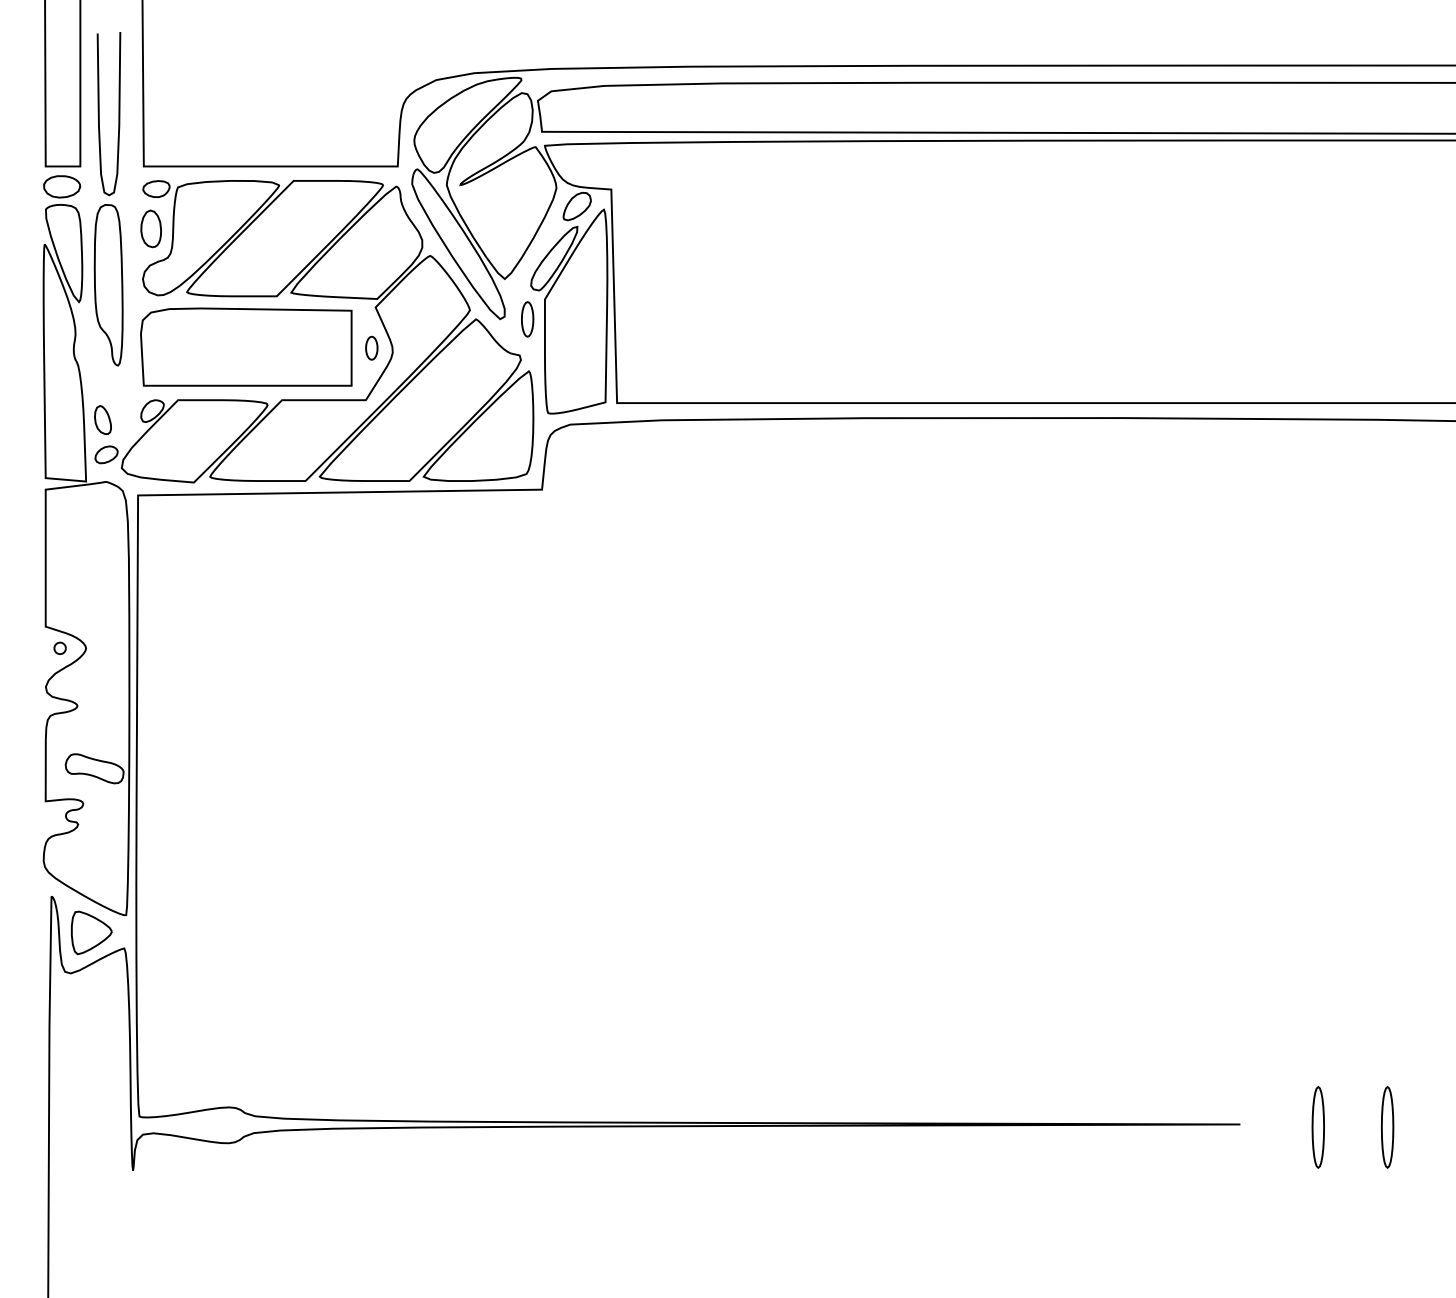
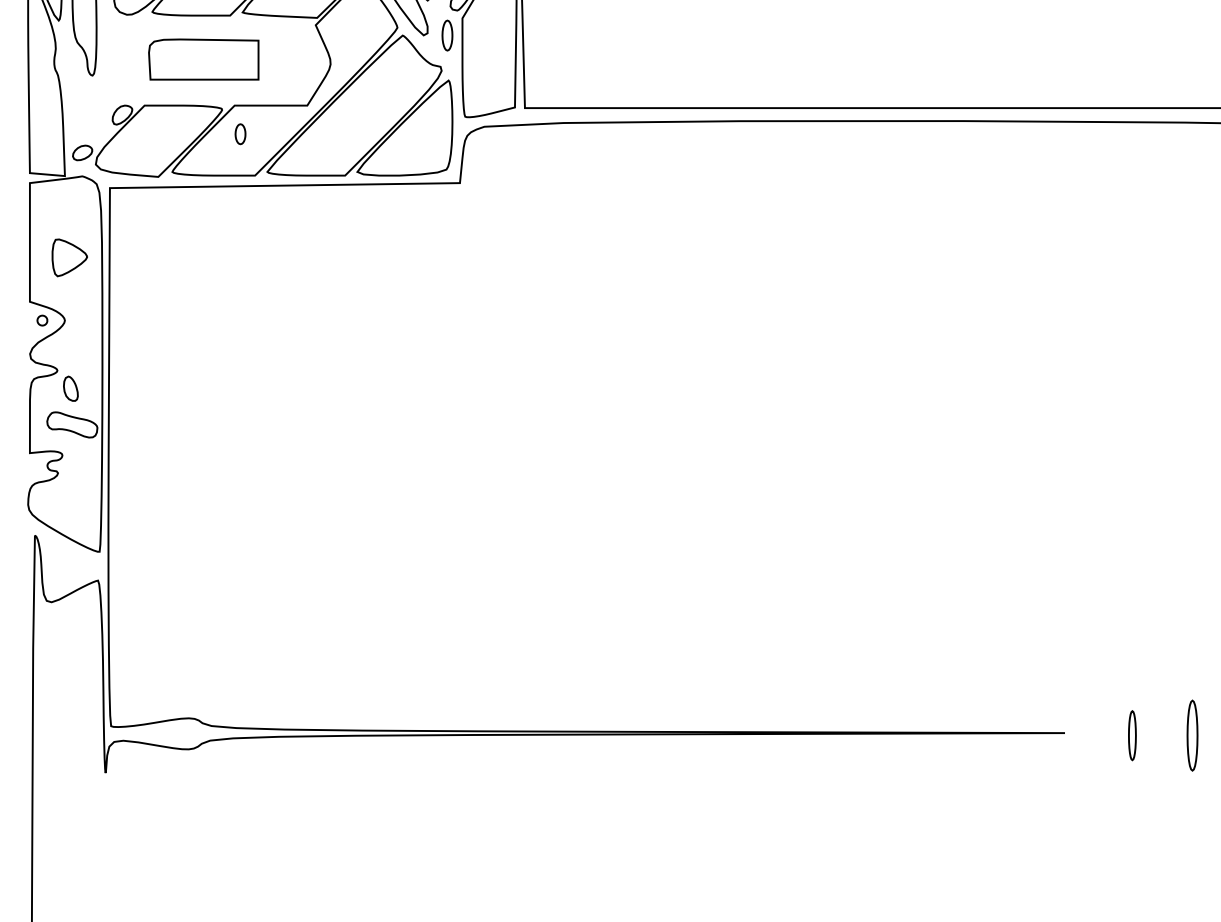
part: (246, 346) -> (203, 59), size x0.6
part: (371, 347) -> (240, 133), moved
part: (102, 419) -> (70, 388), moved
part: (91, 932) -> (69, 257), moved
part: (1317, 1127) -> (1131, 735), size x0.7

